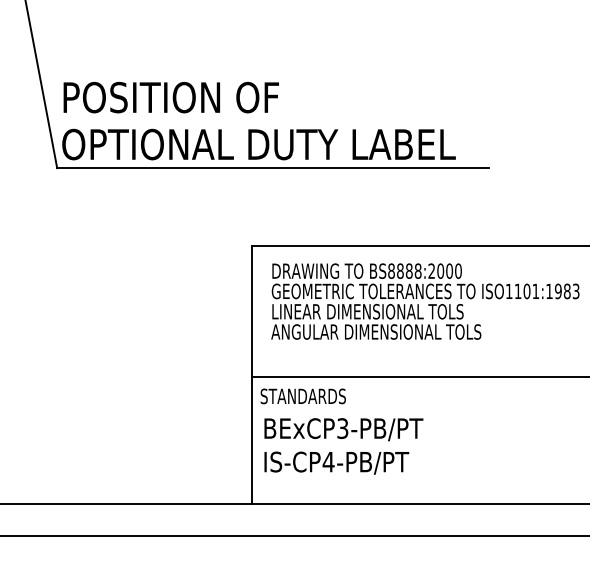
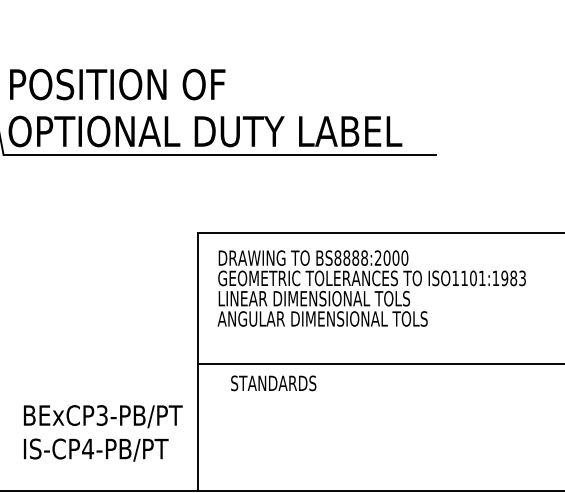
text: (302, 396) -> (272, 383), moved
text: (343, 446) -> (102, 433), moved

